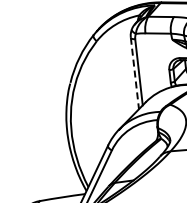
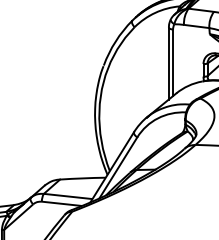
line: (134, 73) -> (168, 63), dashed -> solid

